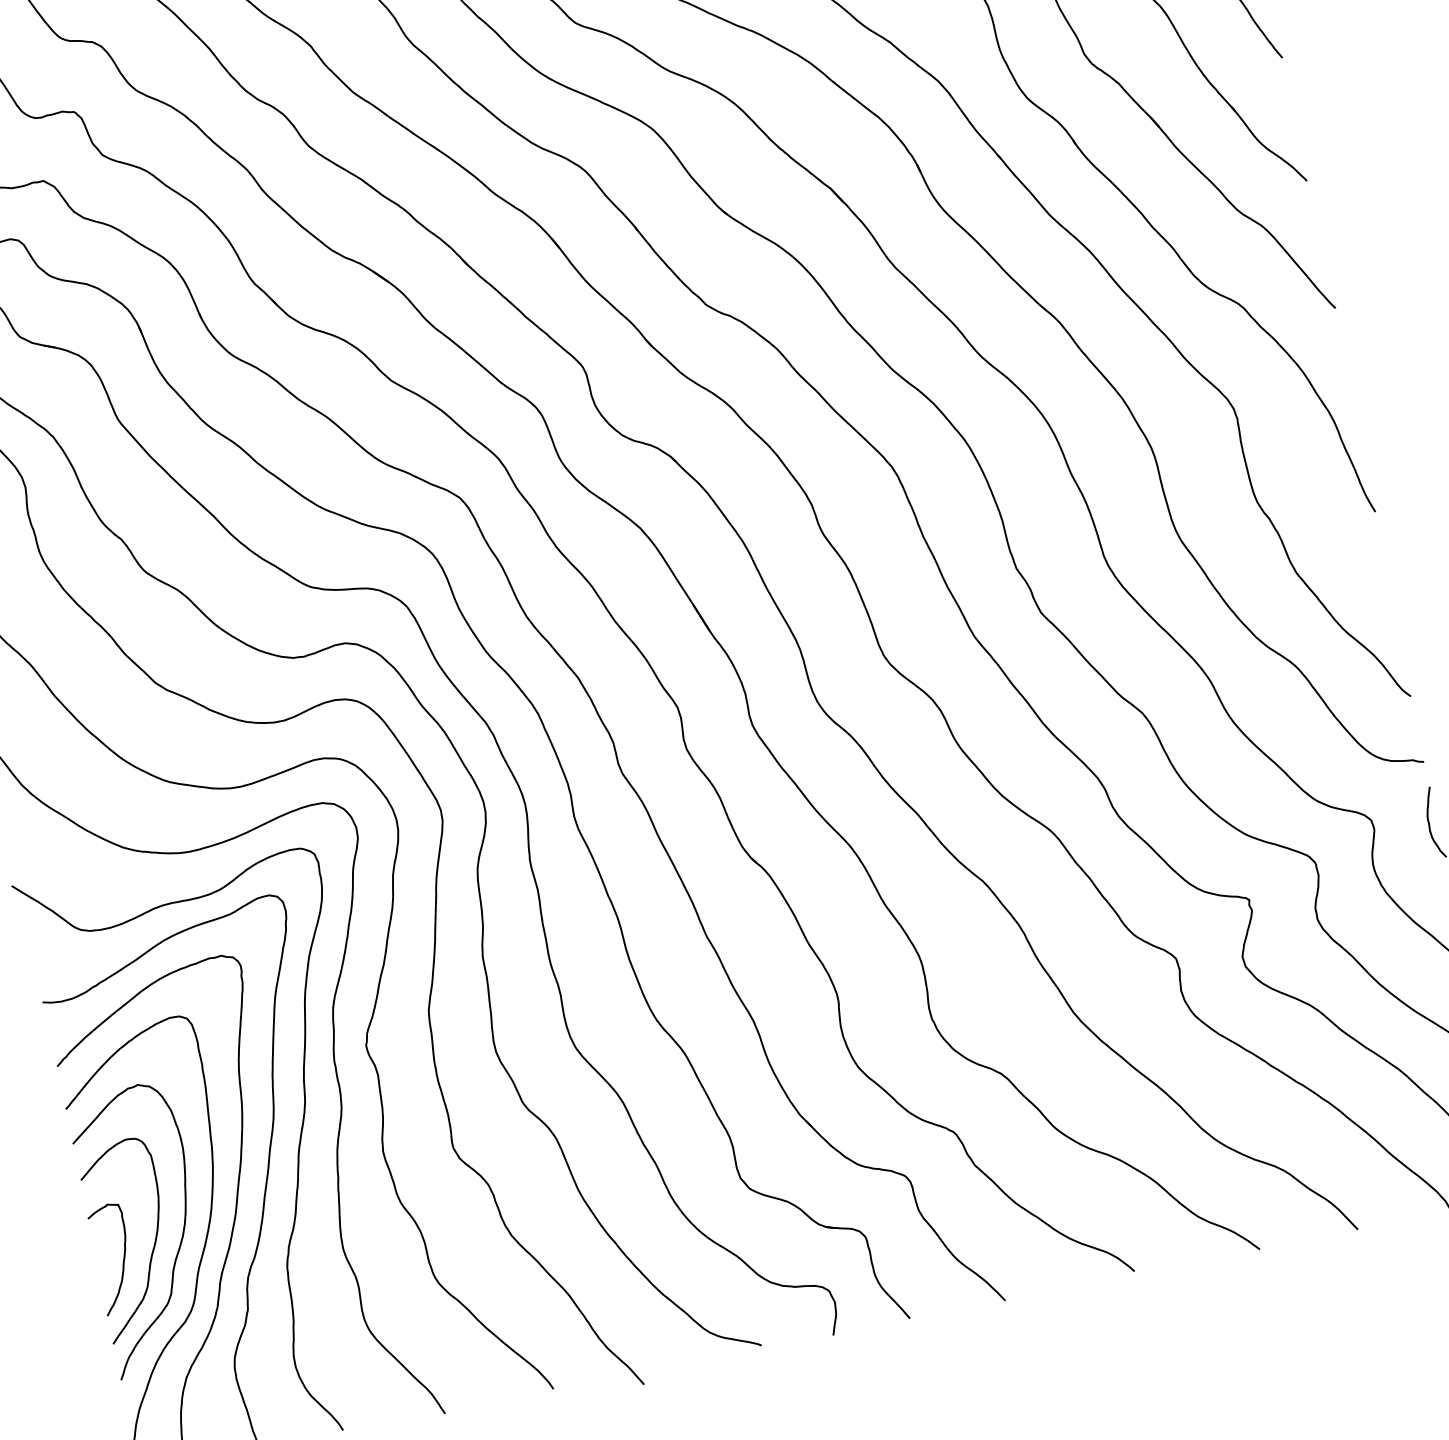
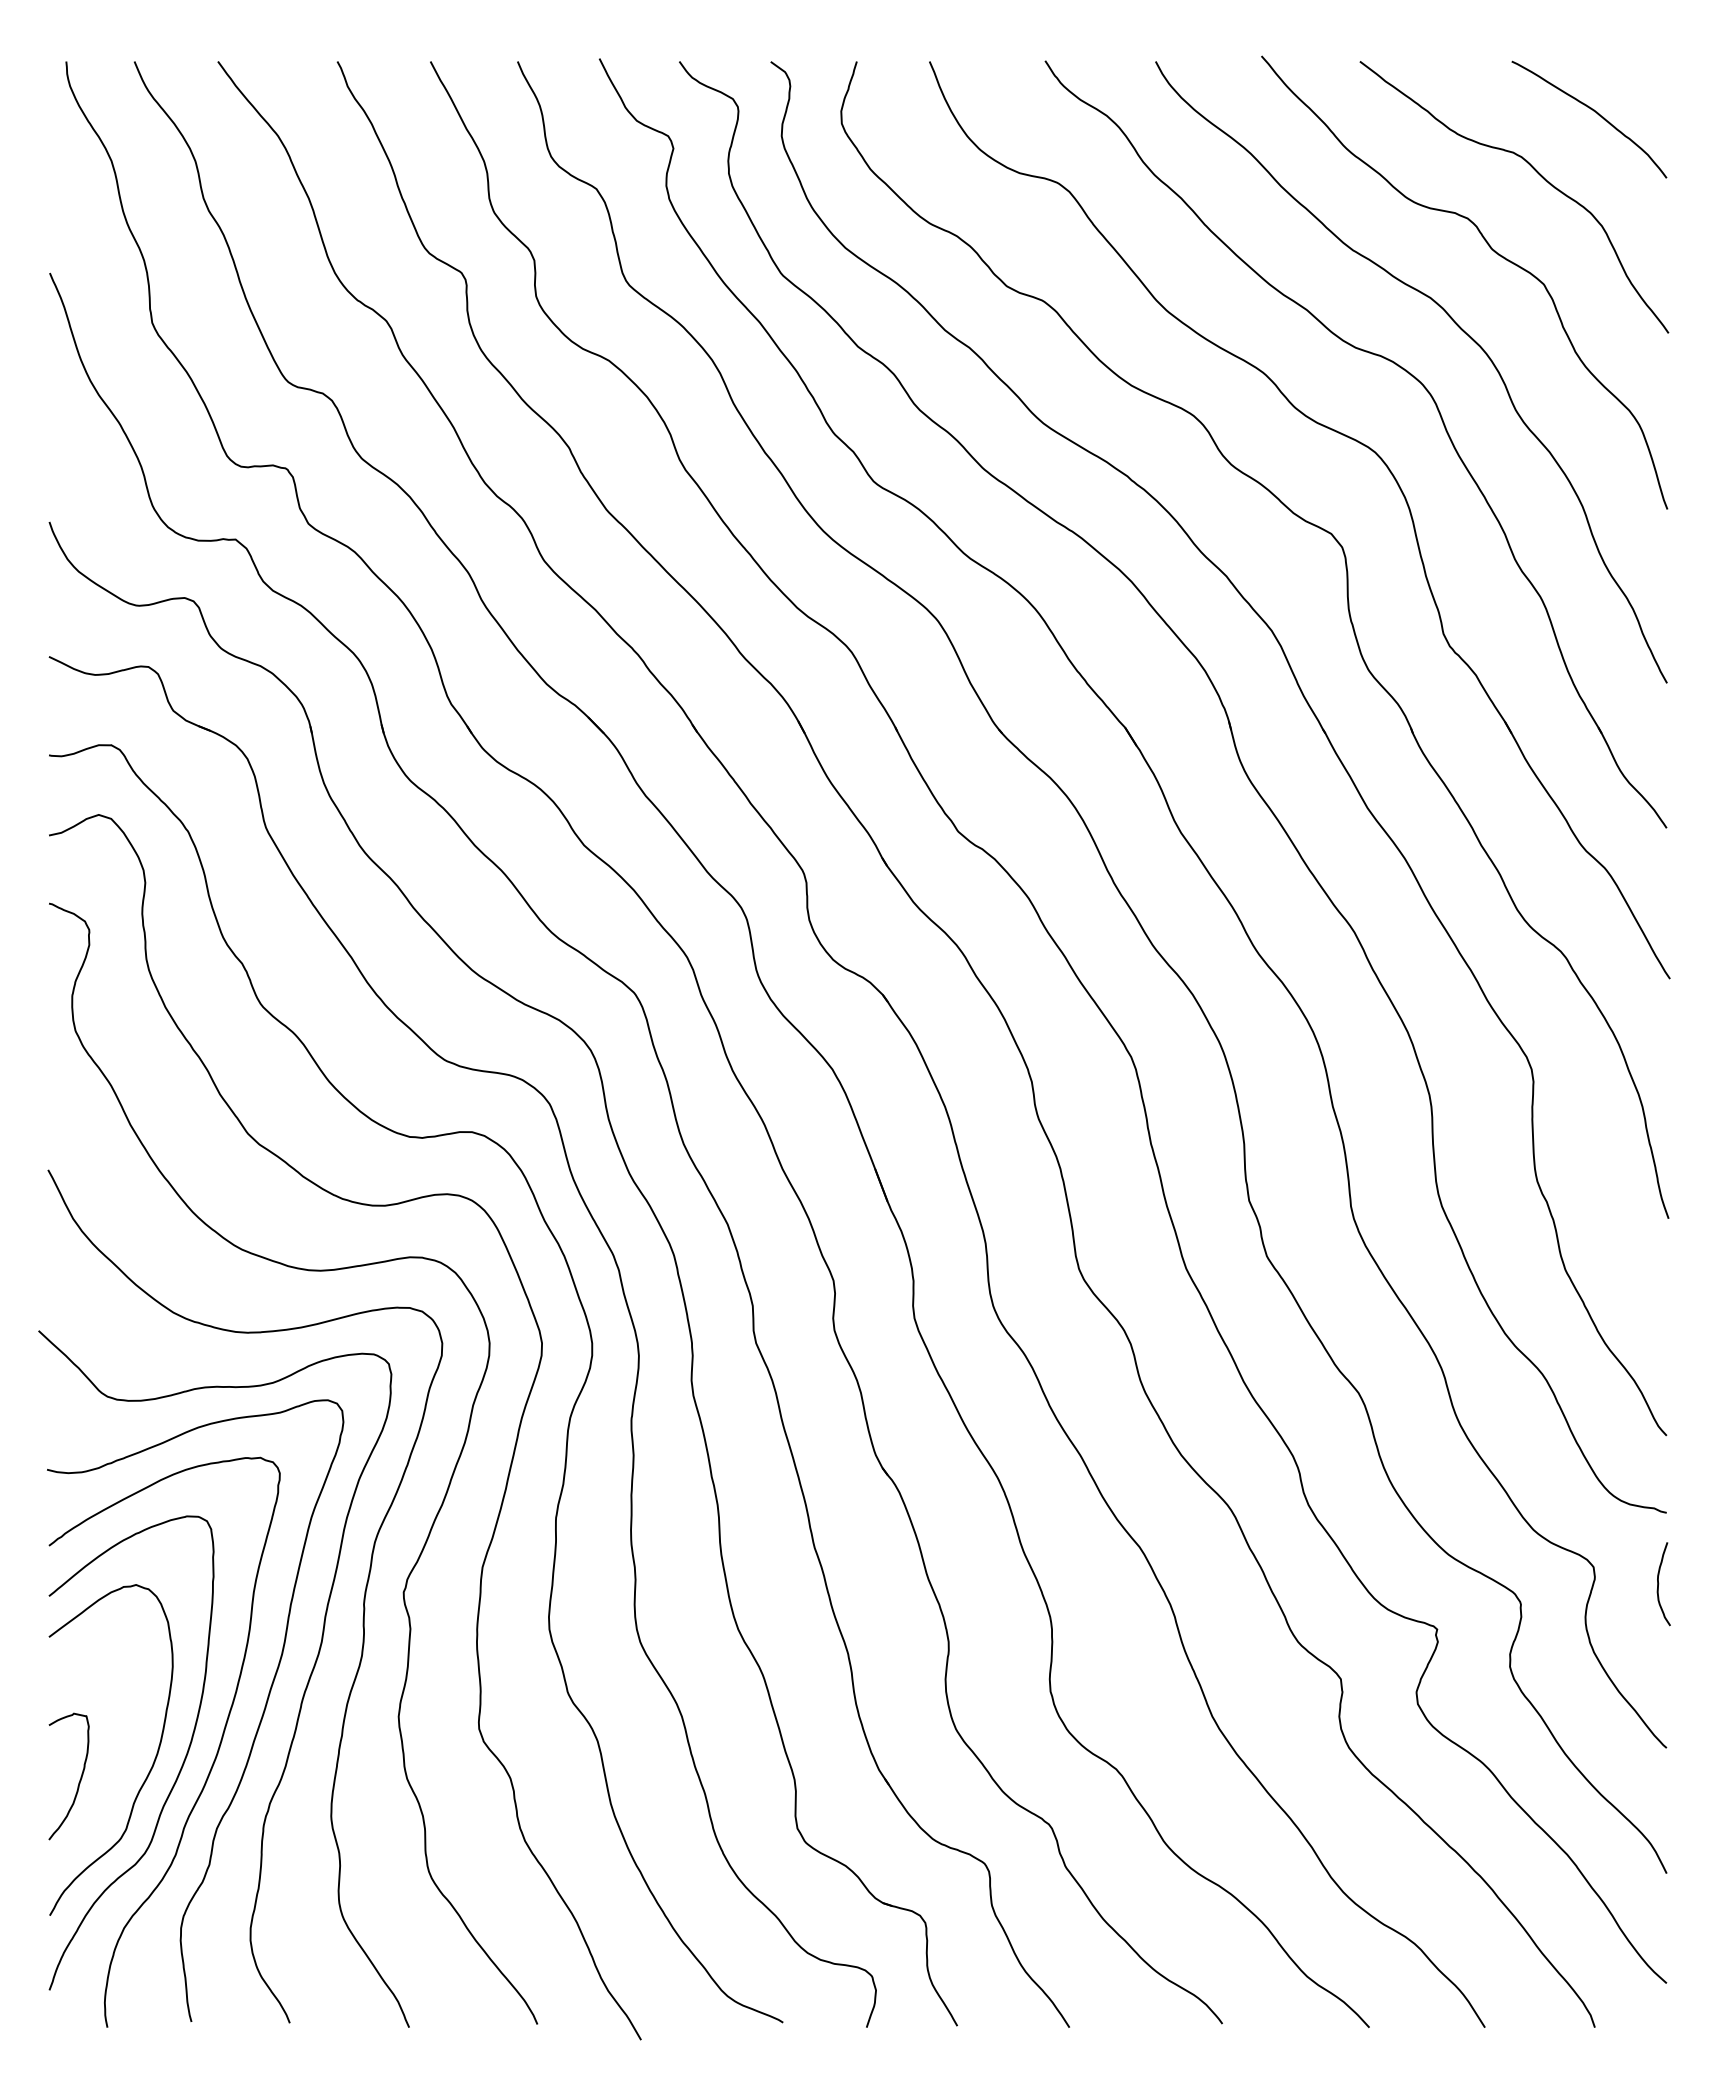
curve: (153, 1245) -> (117, 1770), removed

